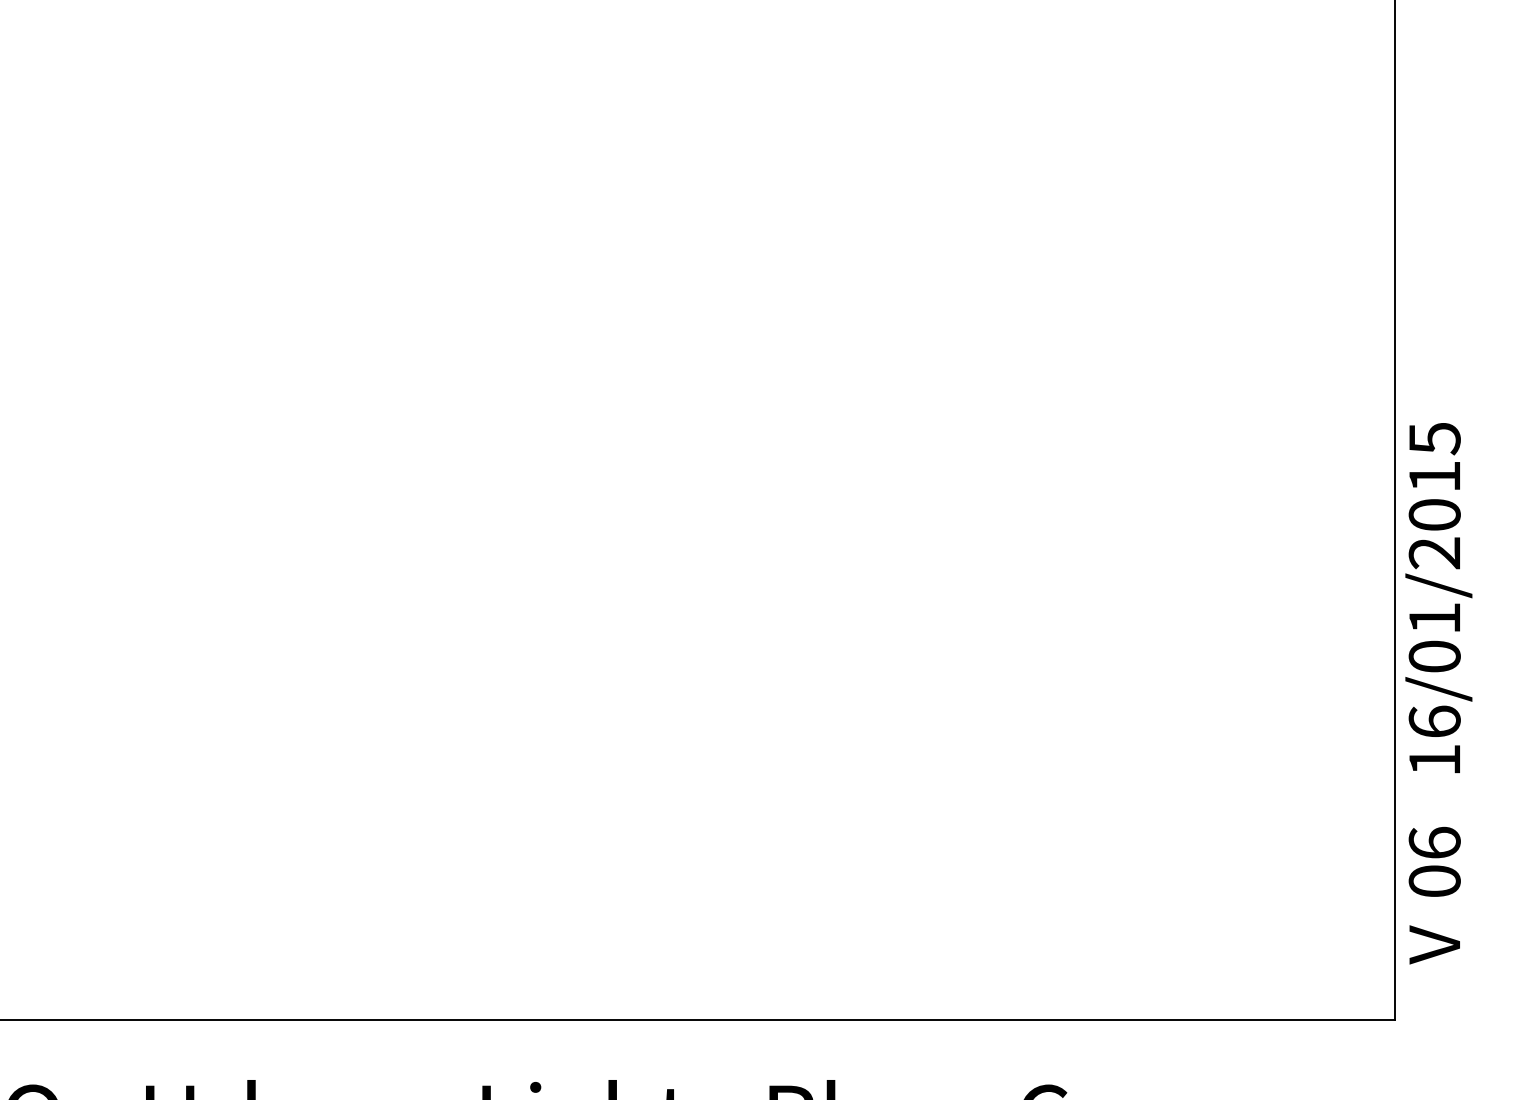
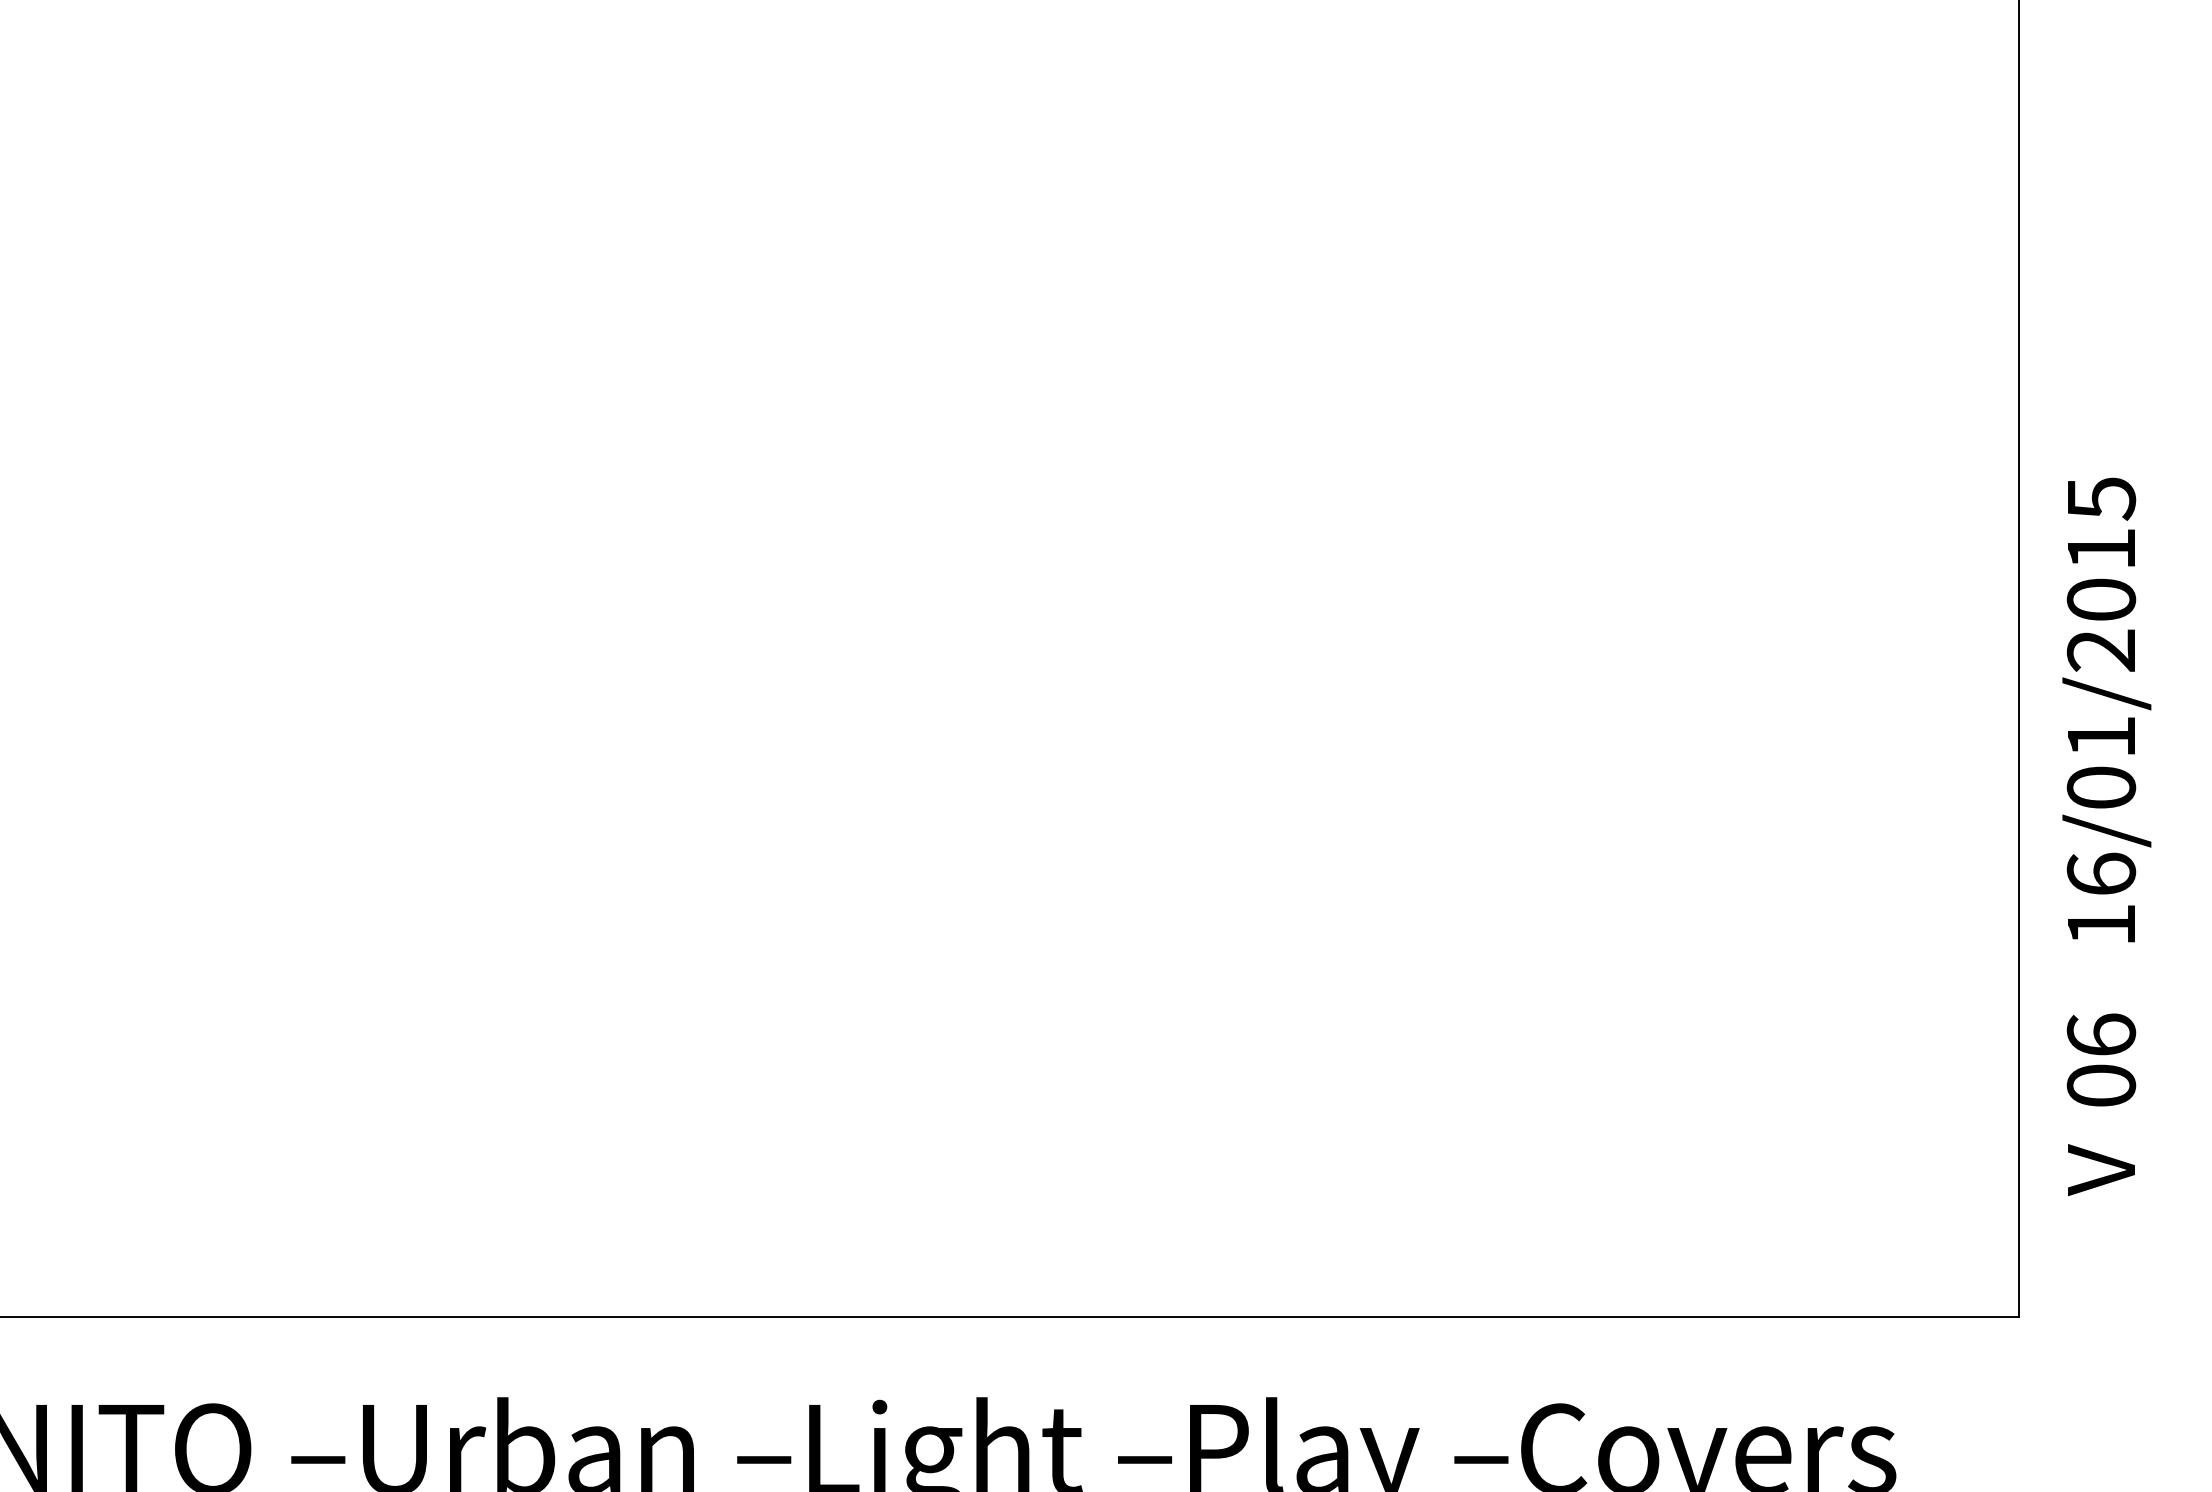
text: (1438, 693) -> (2106, 836), moved

